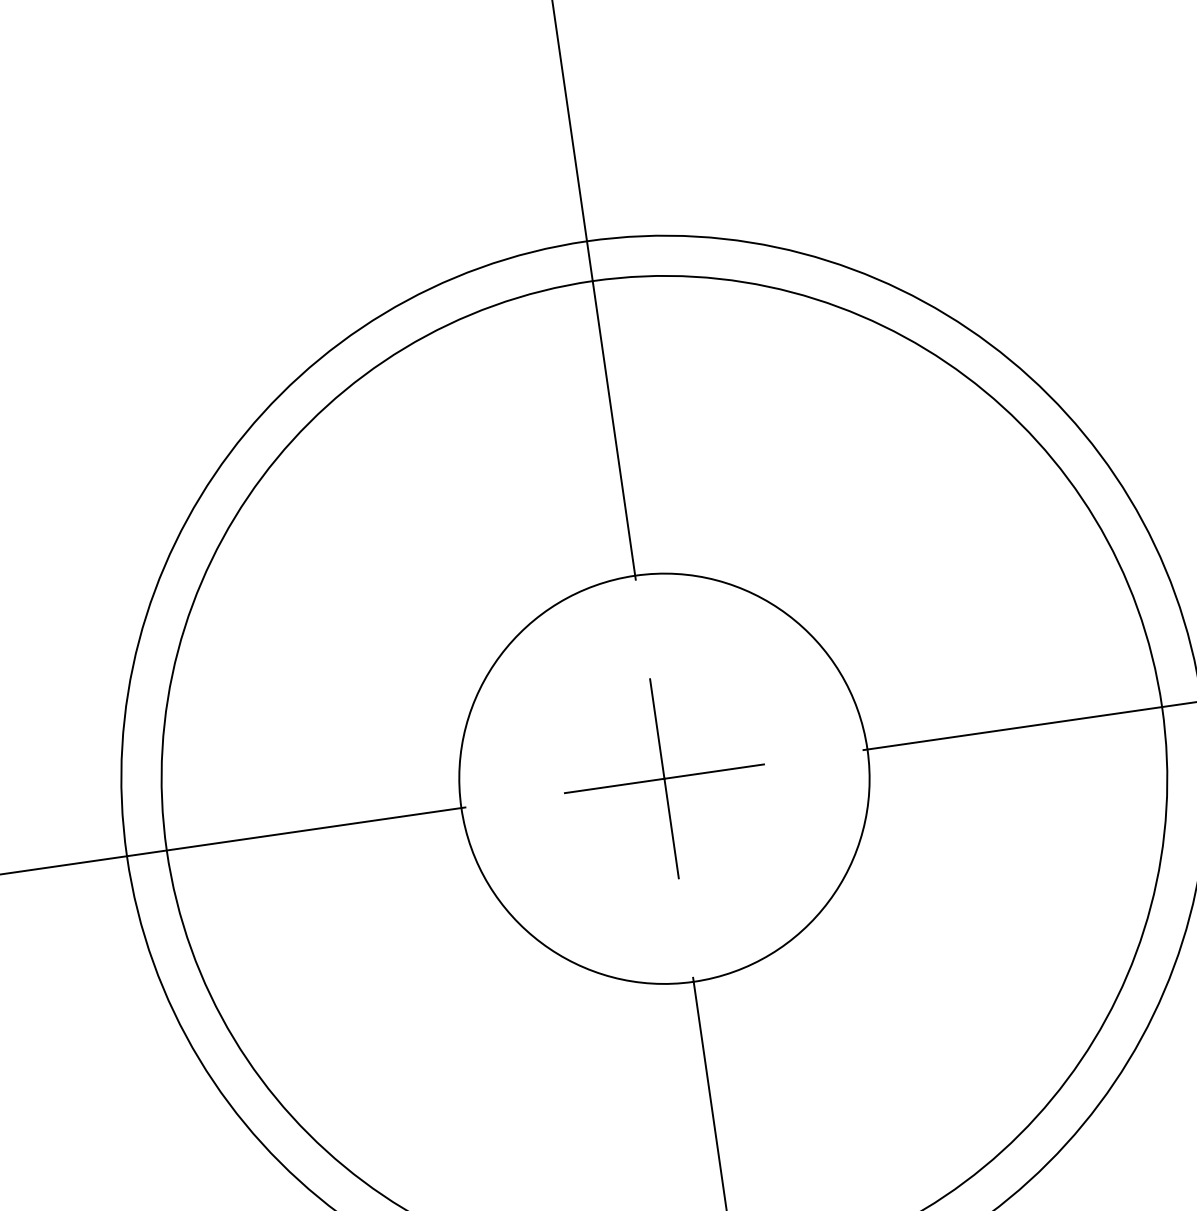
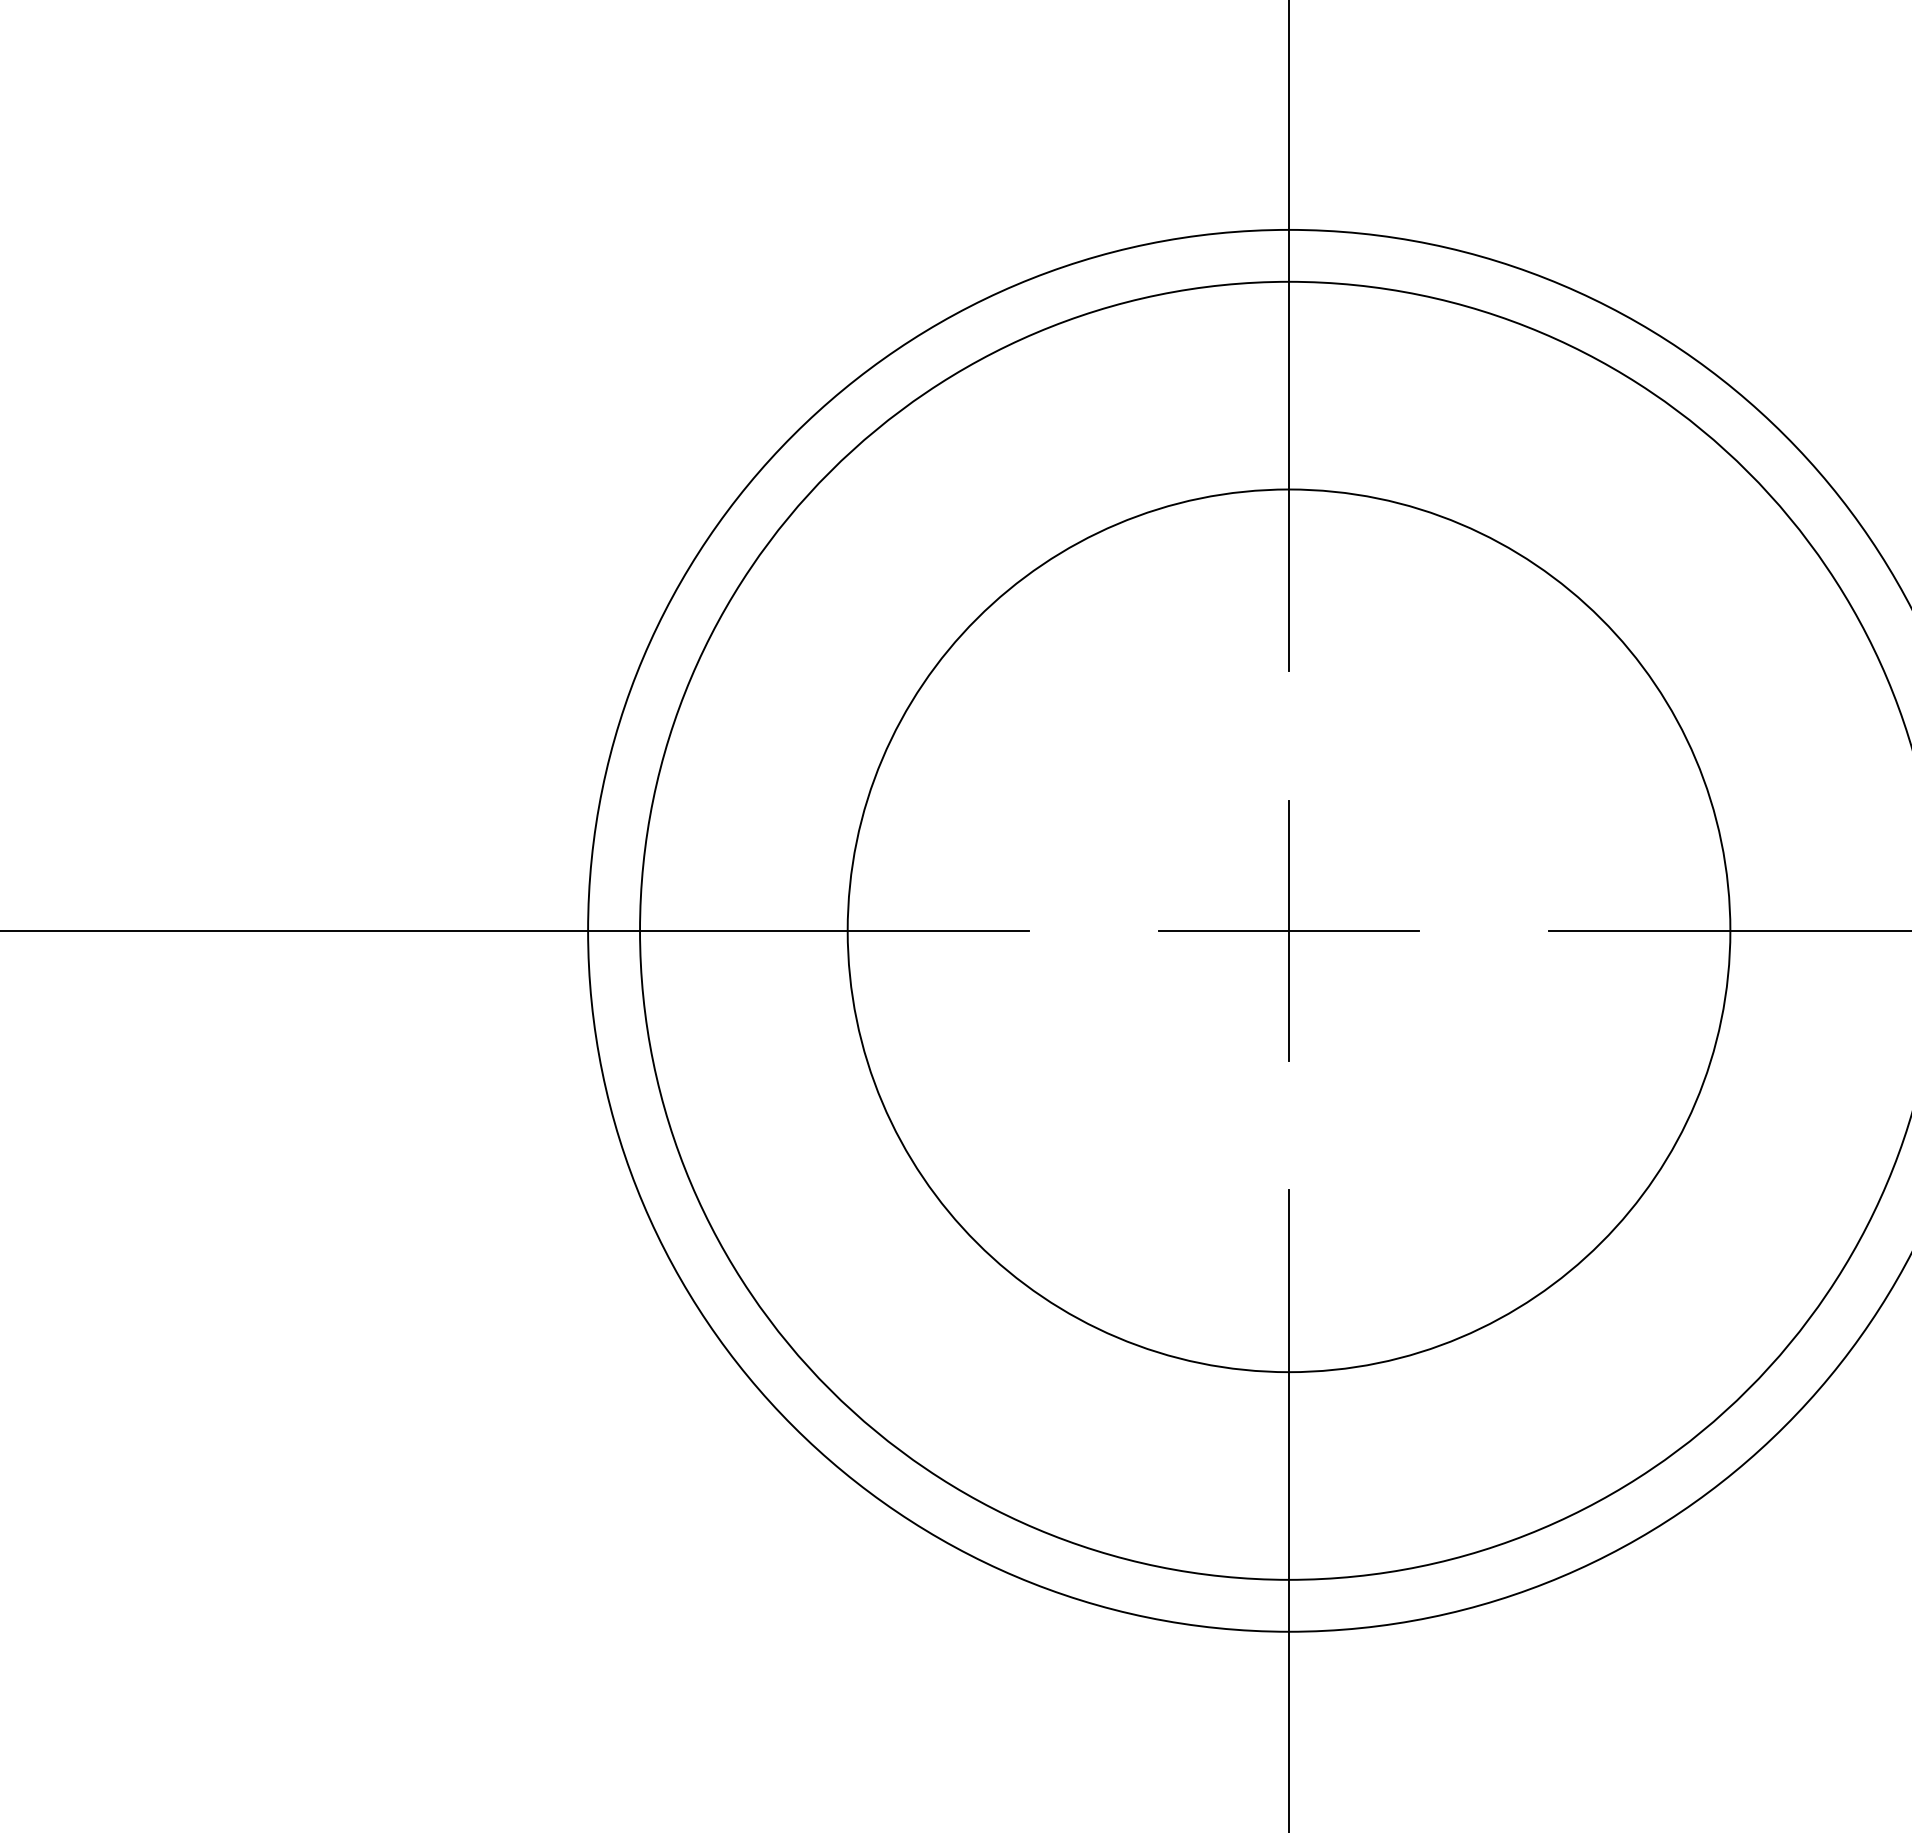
circle: (664, 778) -> (1288, 930), size x1.67

